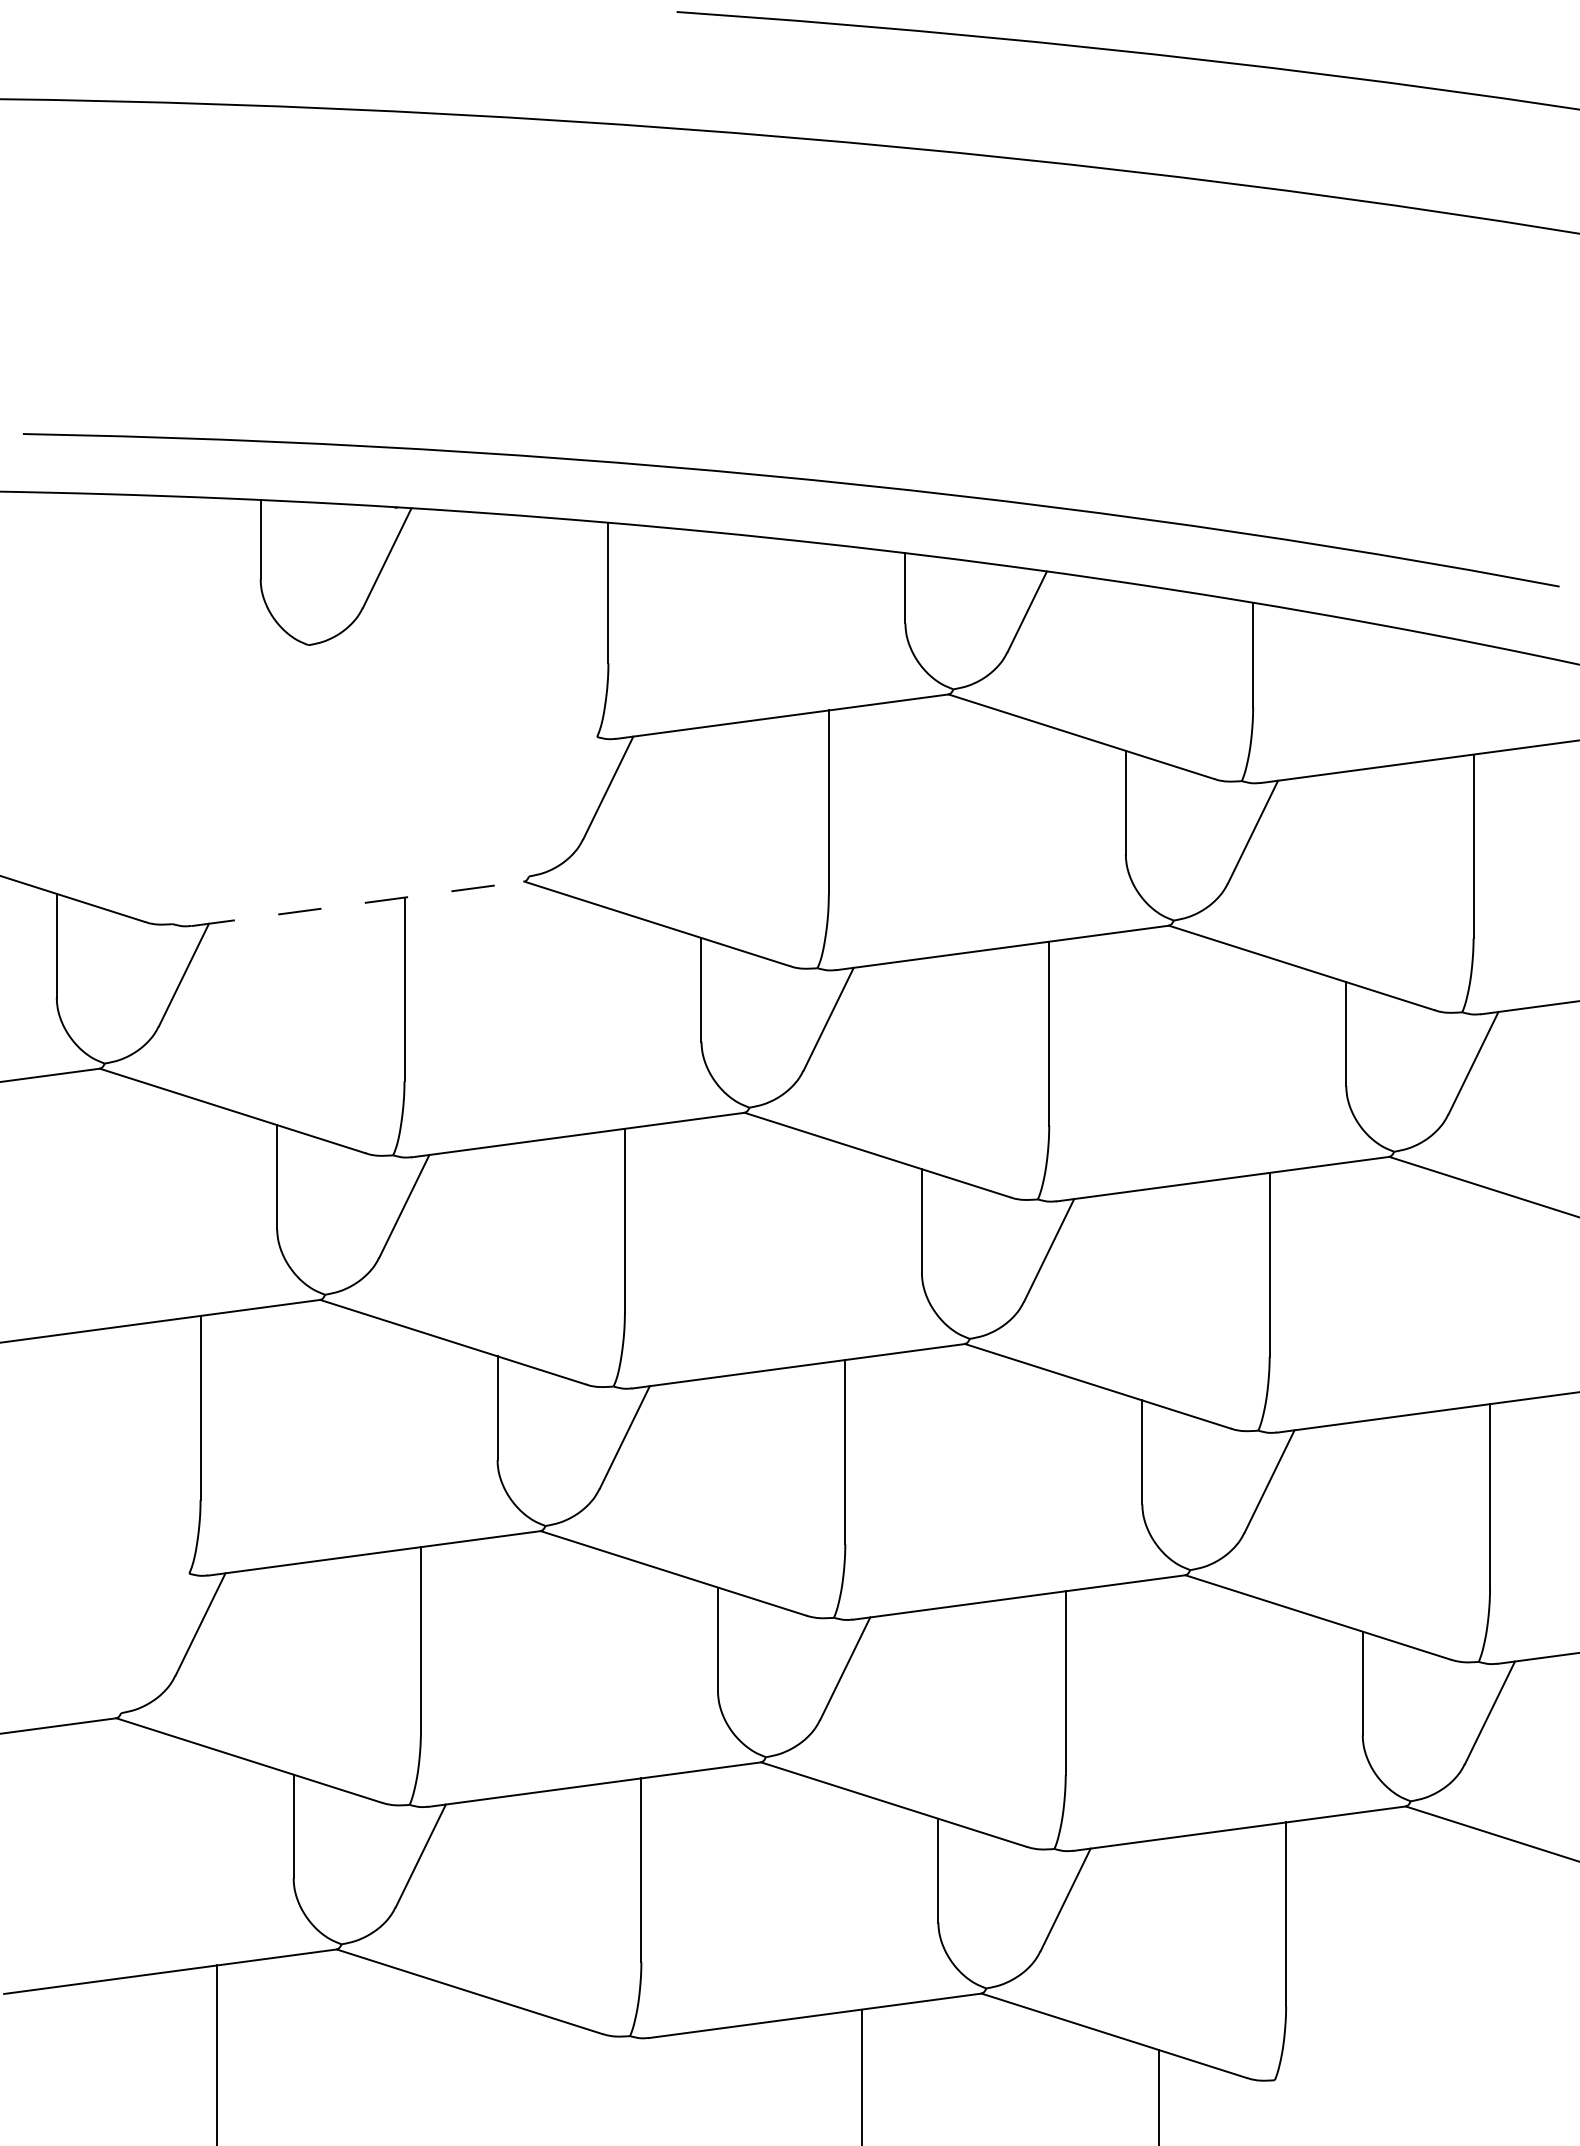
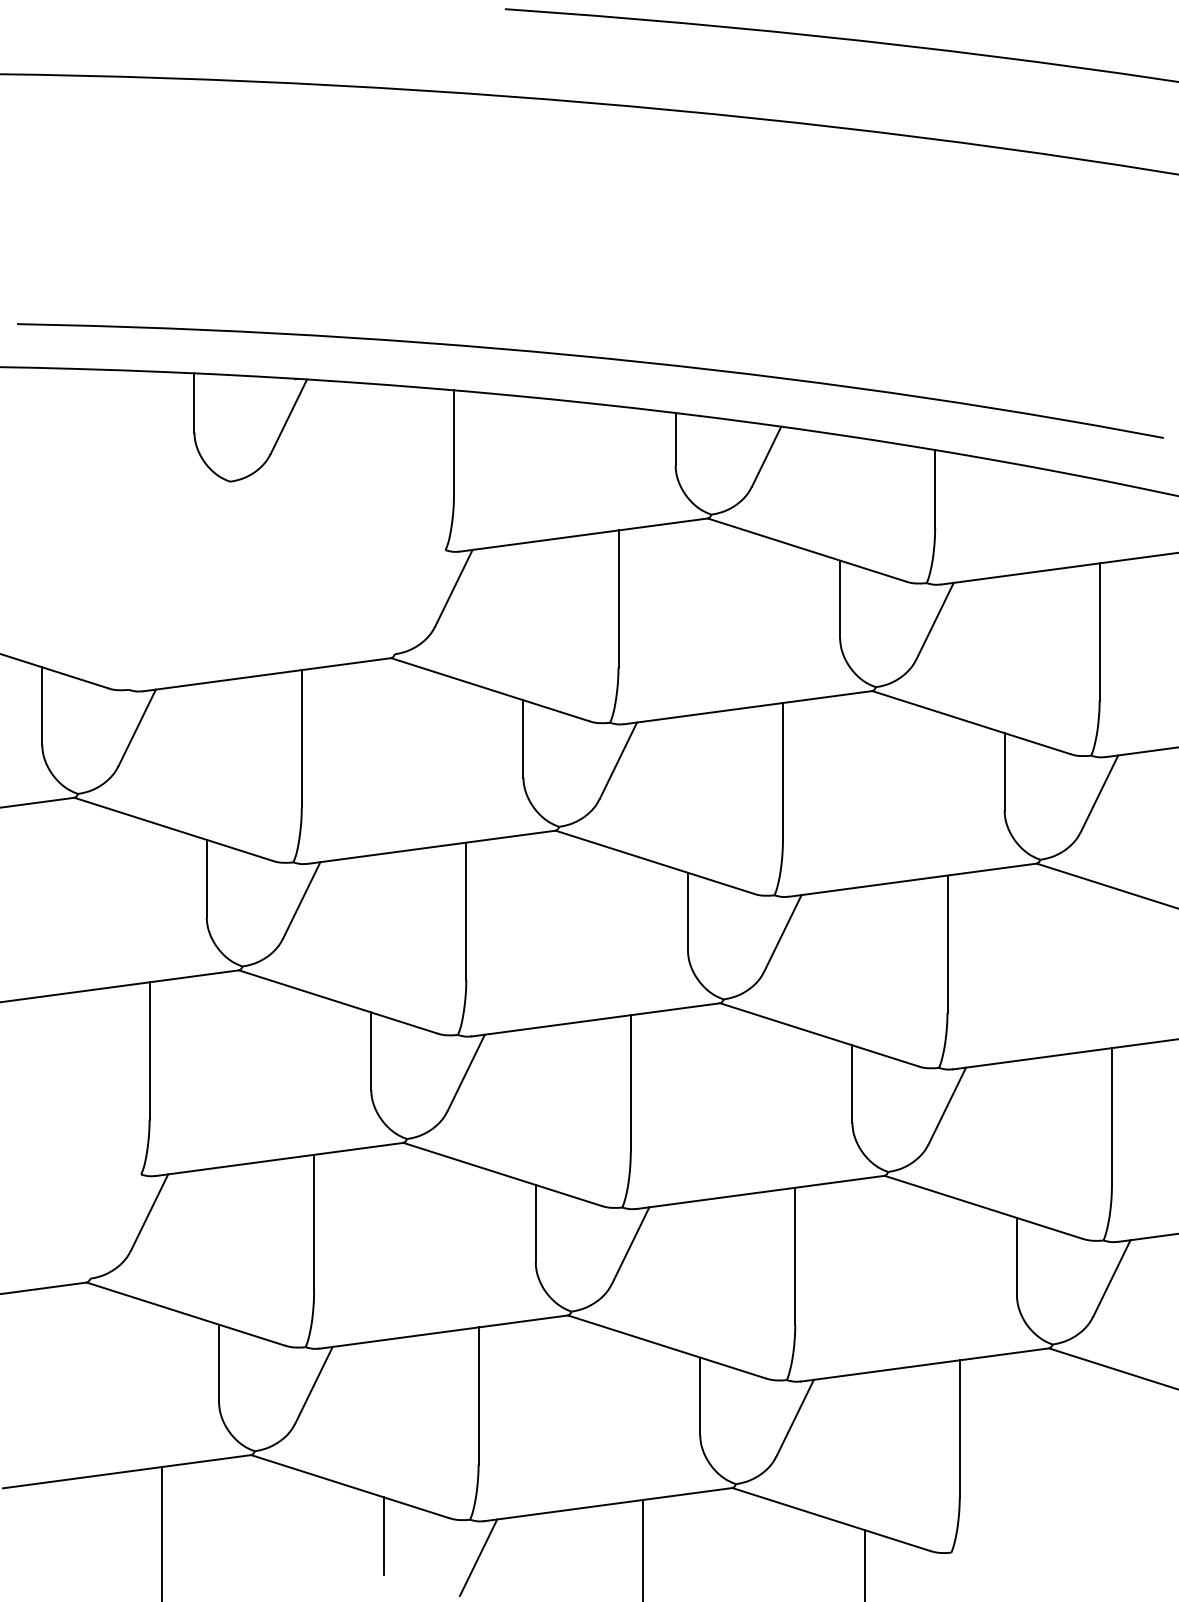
line: (358, 903) -> (267, 674), dashed -> solid
line: (514, 2057) -> (383, 1535), added
line: (641, 2086) -> (478, 1557), added

